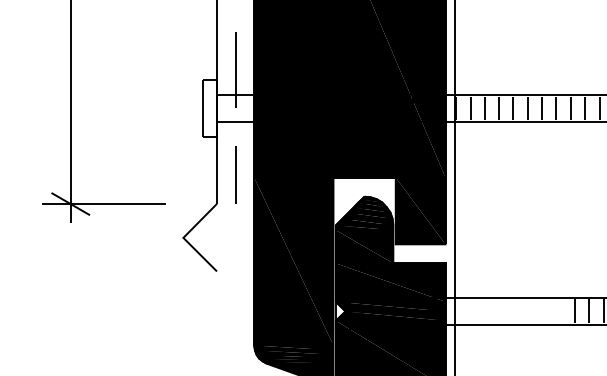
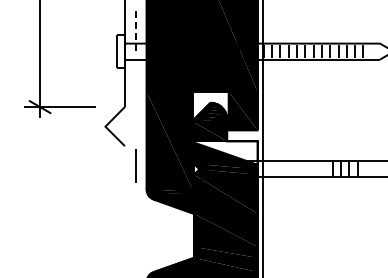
line: (236, 68) -> (136, 28), solid -> dashed
line: (235, 173) -> (135, 165), moved
fill: (390, 282) -> (225, 152), removed

